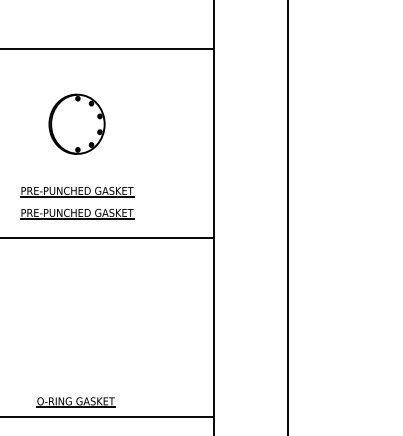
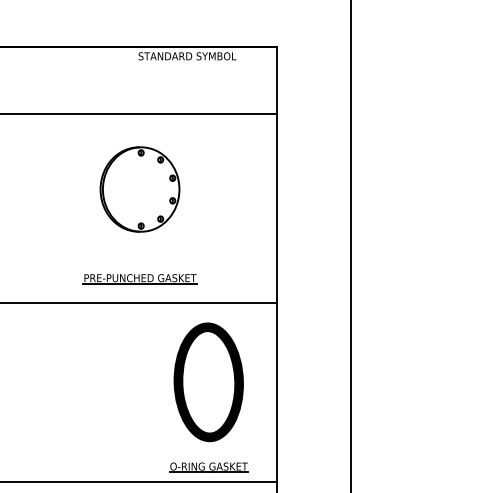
part: (76, 124) -> (139, 189), size x1.43
part: (76, 192) -> (139, 257), removed
part: (145, 317) -> (208, 382), added
part: (75, 402) -> (208, 467), moved

